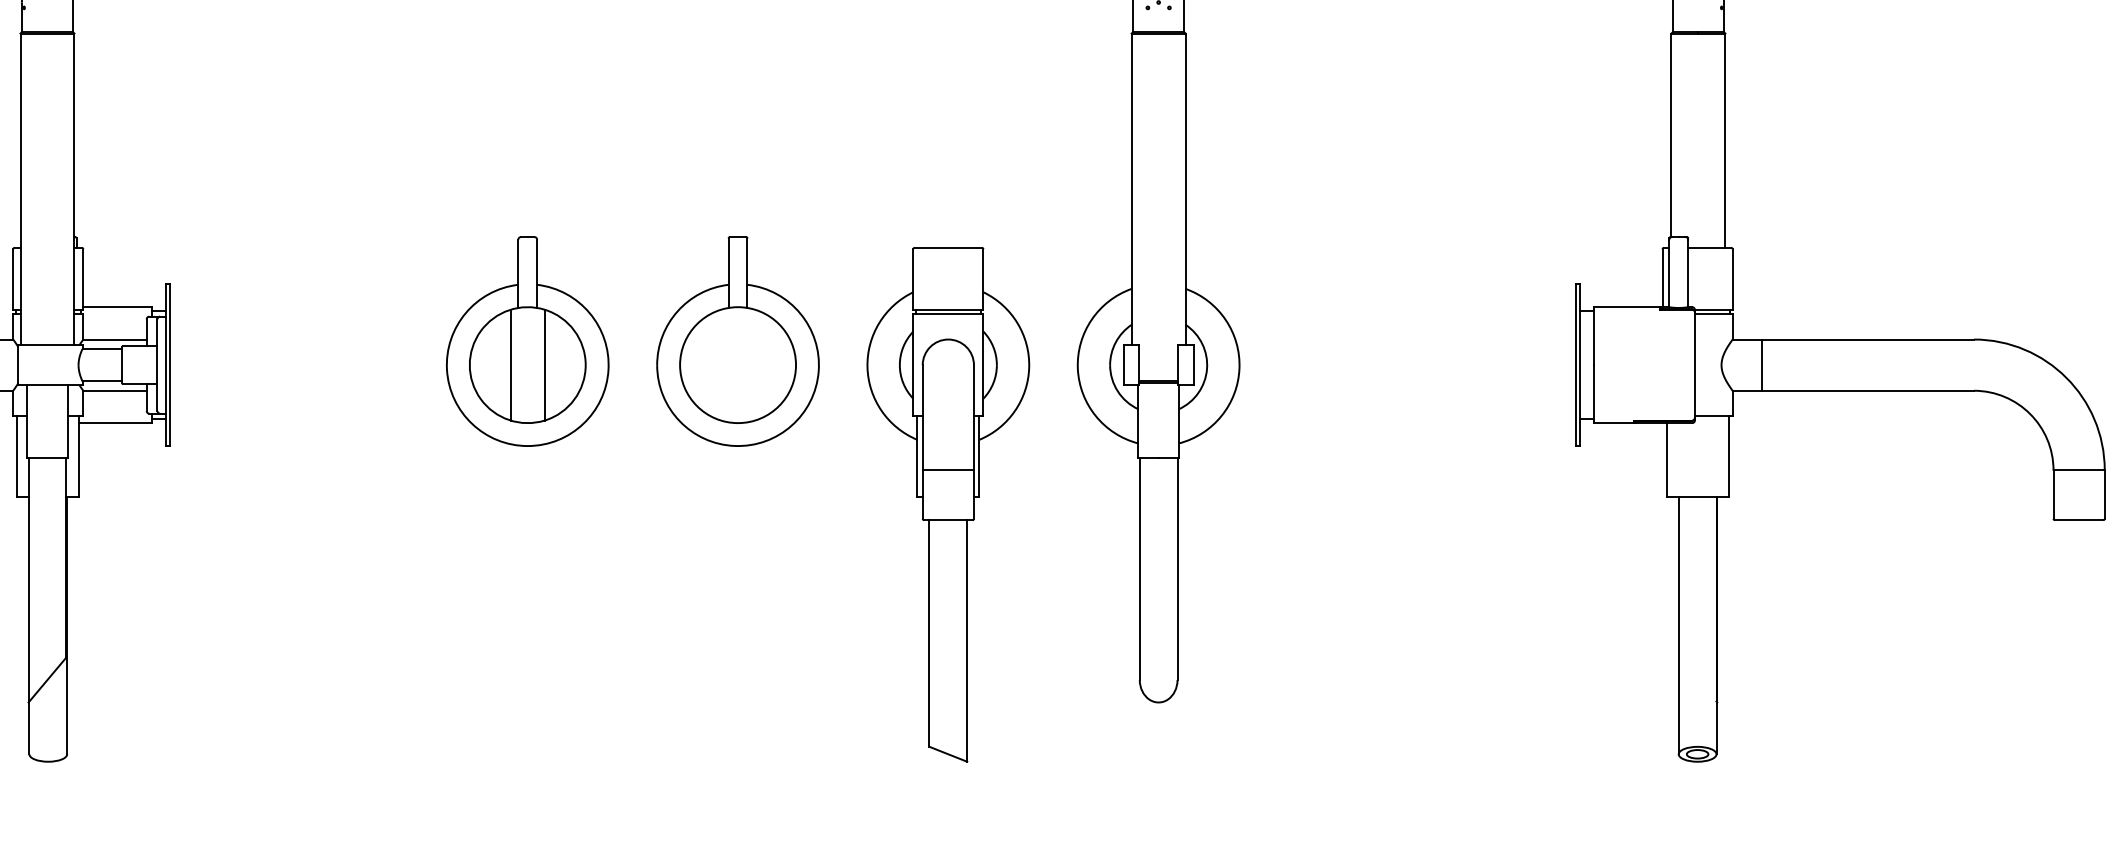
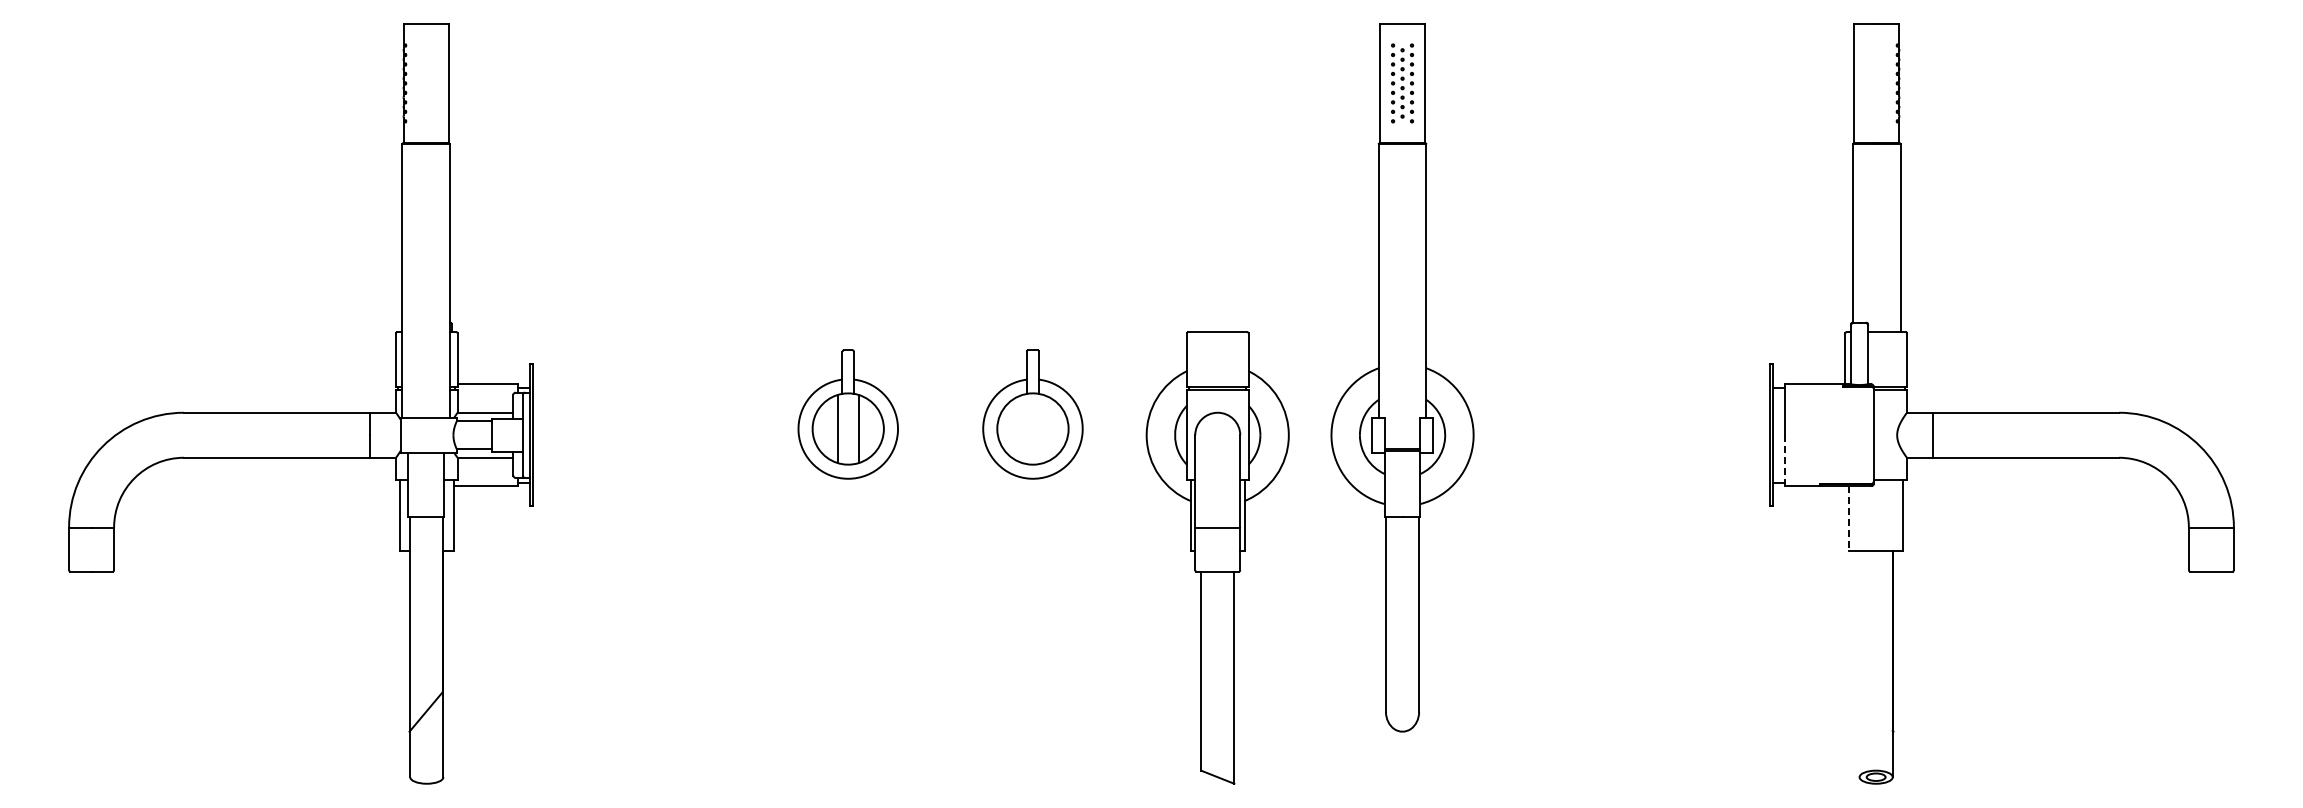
part: (528, 341) -> (848, 414), size x0.7
part: (737, 341) -> (1032, 414), size x0.7
line: (1593, 393) -> (1784, 460), solid -> dashed
line: (1666, 459) -> (1848, 518), solid -> dashed
line: (1678, 626) -> (1859, 664), removed

